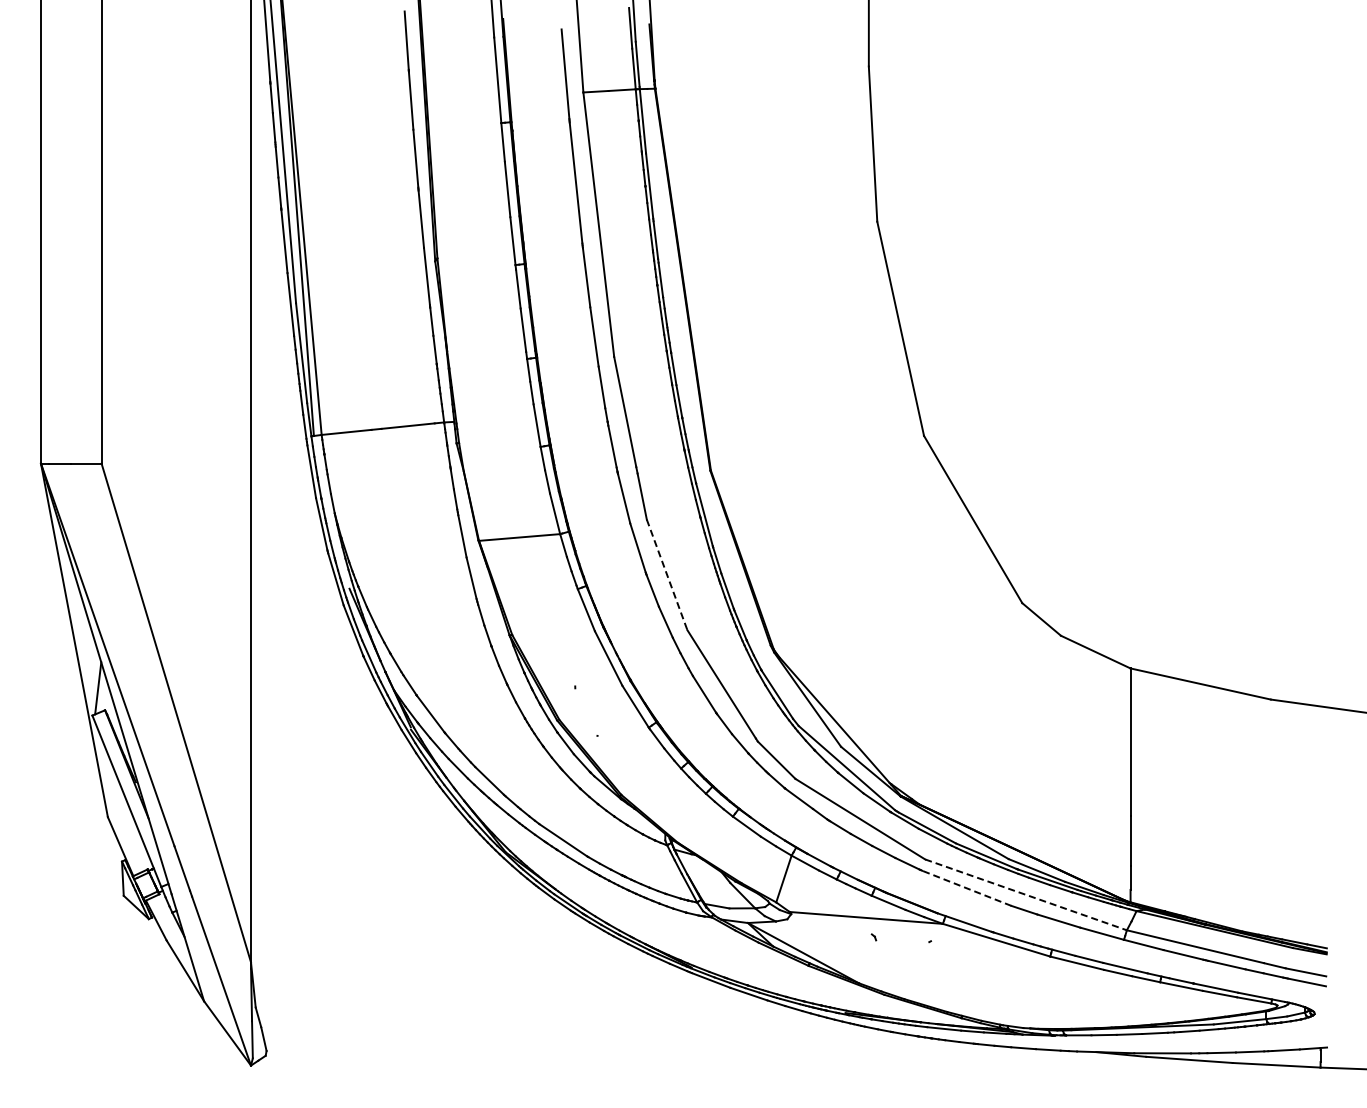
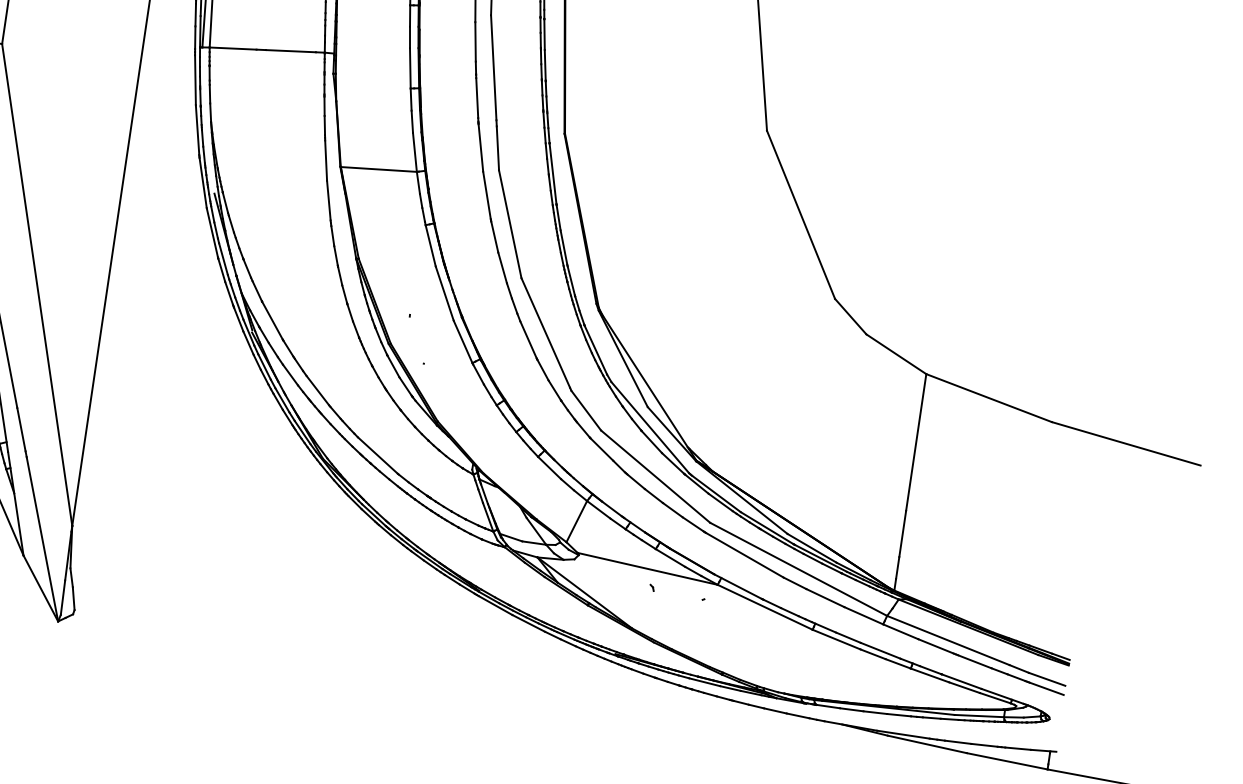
line: (667, 574) -> (510, 223), dashed -> solid
line: (966, 888) -> (744, 555), dashed -> solid
line: (1026, 894) -> (799, 569), dashed -> solid

